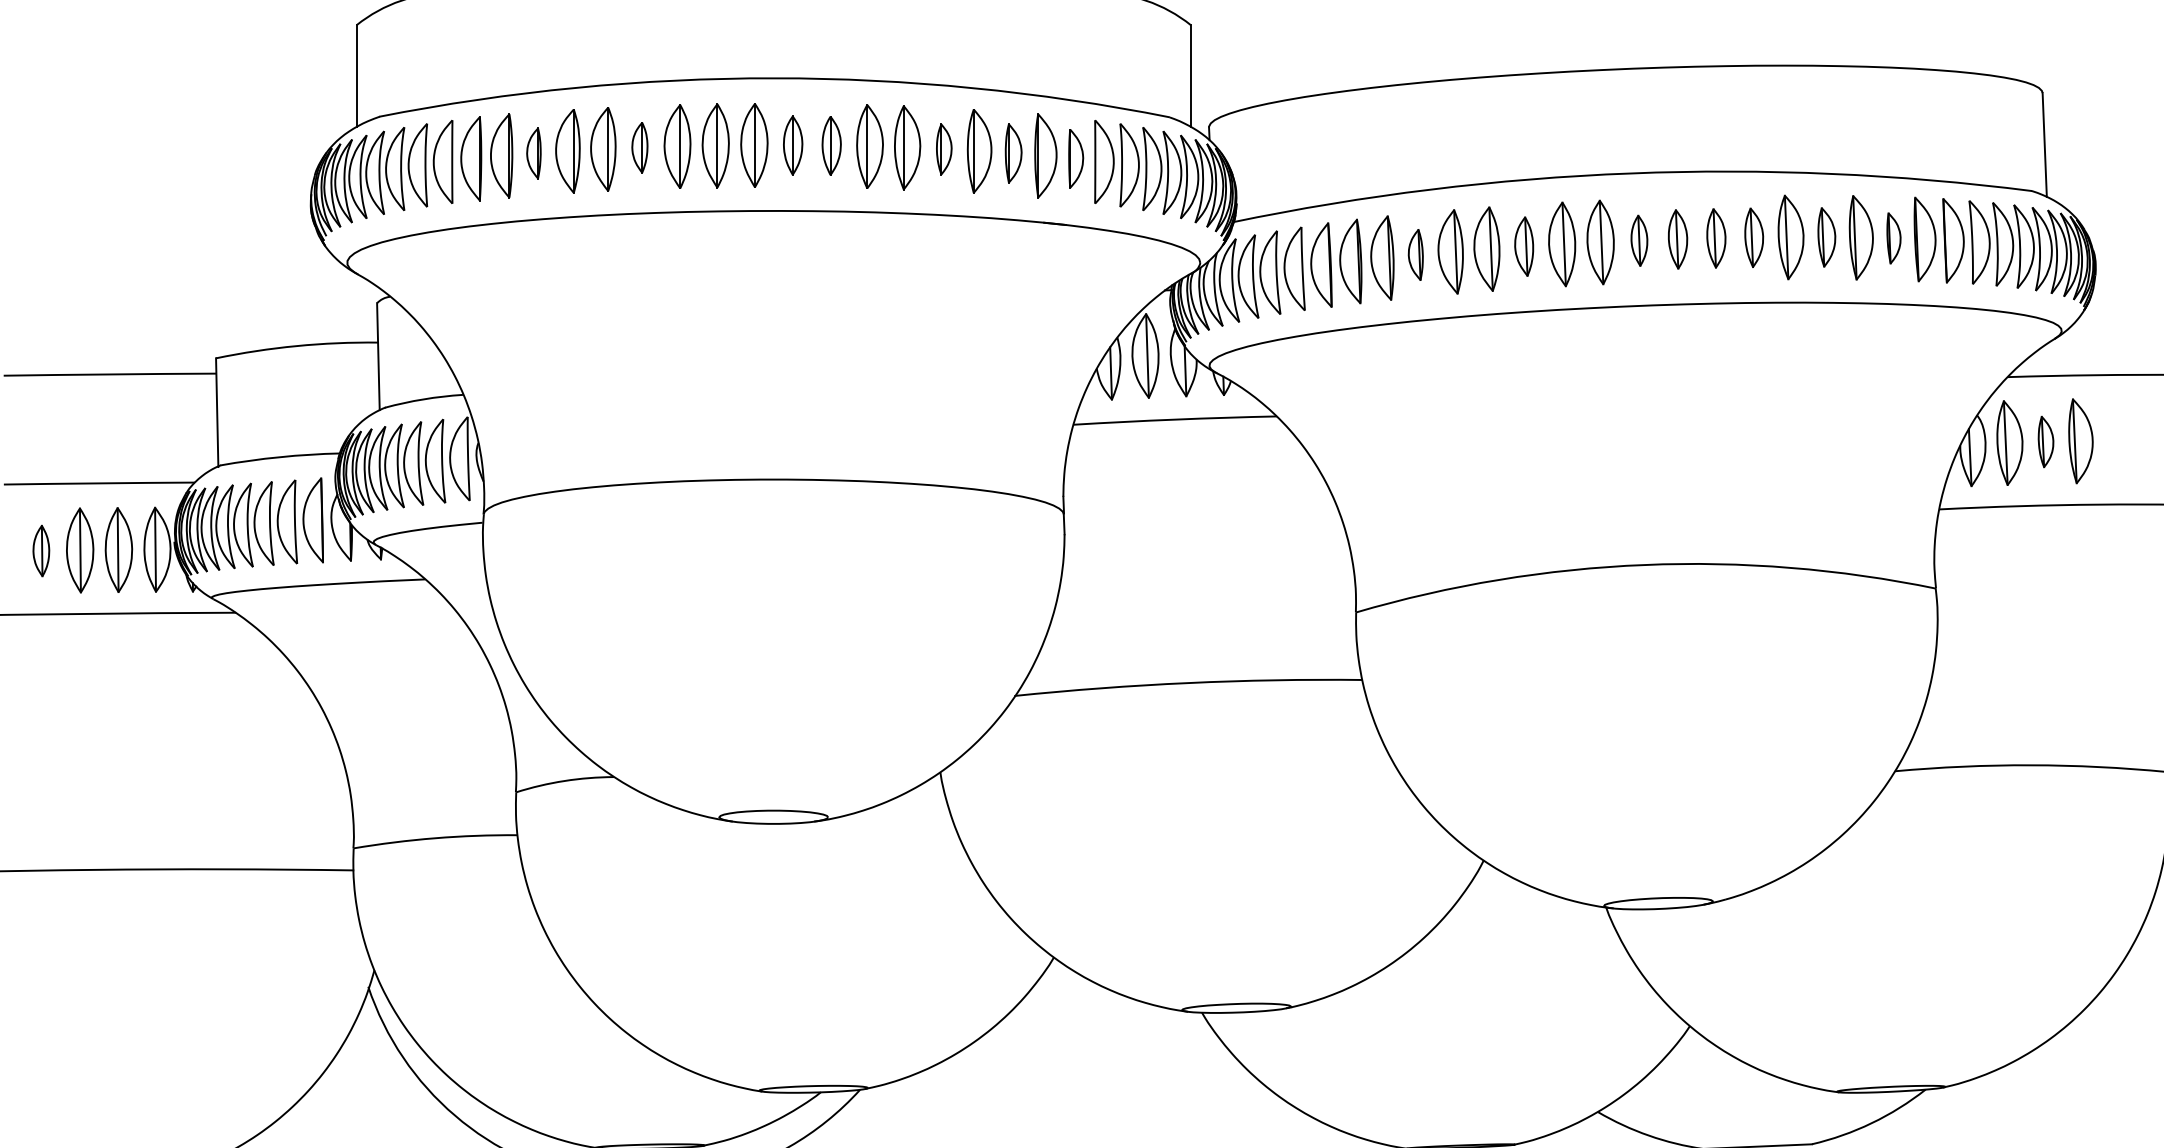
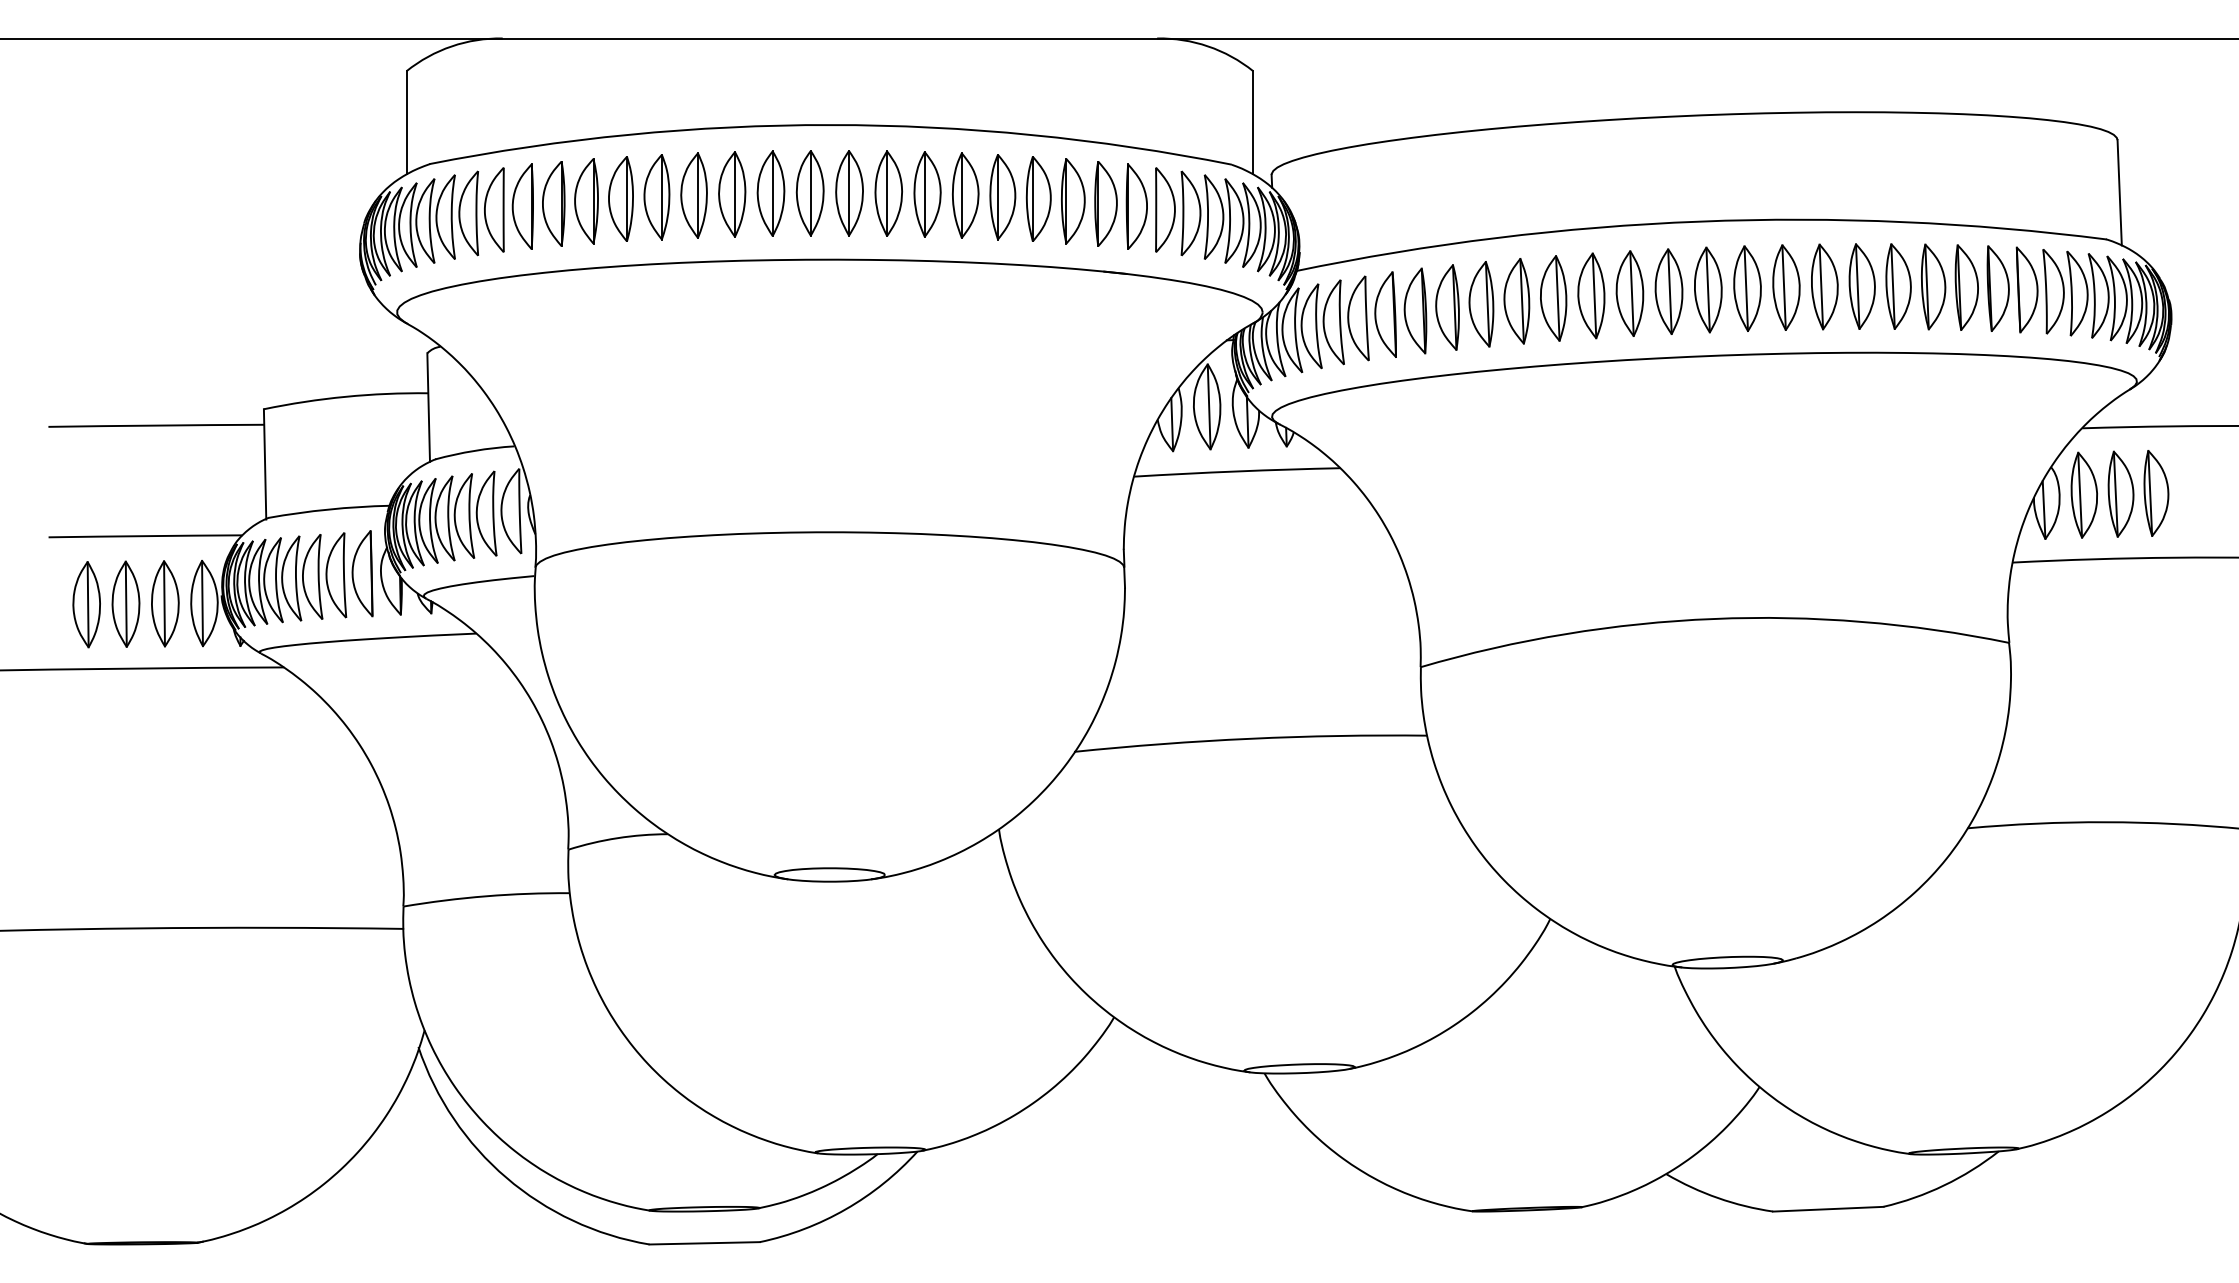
part: (793, 145) -> (849, 193), size x1.43
part: (831, 145) -> (888, 193), size x1.43
part: (639, 147) -> (693, 195), size x1.67
part: (943, 149) -> (1002, 197), size x1.67
part: (533, 153) -> (586, 201), size x1.67
part: (1013, 153) -> (1073, 201), size x1.43
part: (1075, 158) -> (1136, 206), size x1.43
part: (1753, 237) -> (1824, 286), size x1.43
part: (1826, 237) -> (1898, 286), size x1.43
part: (1716, 238) -> (1786, 287), size x1.43
part: (1893, 238) -> (1966, 287), size x1.67
part: (1677, 239) -> (1747, 288), size x1.43
part: (1639, 240) -> (1708, 289), size x1.67
part: (1524, 246) -> (1591, 295), size x1.43
part: (1415, 255) -> (1481, 304), size x1.67
part: (2045, 441) -> (2120, 493), size x1.67
part: (41, 550) -> (86, 604), size x1.67

